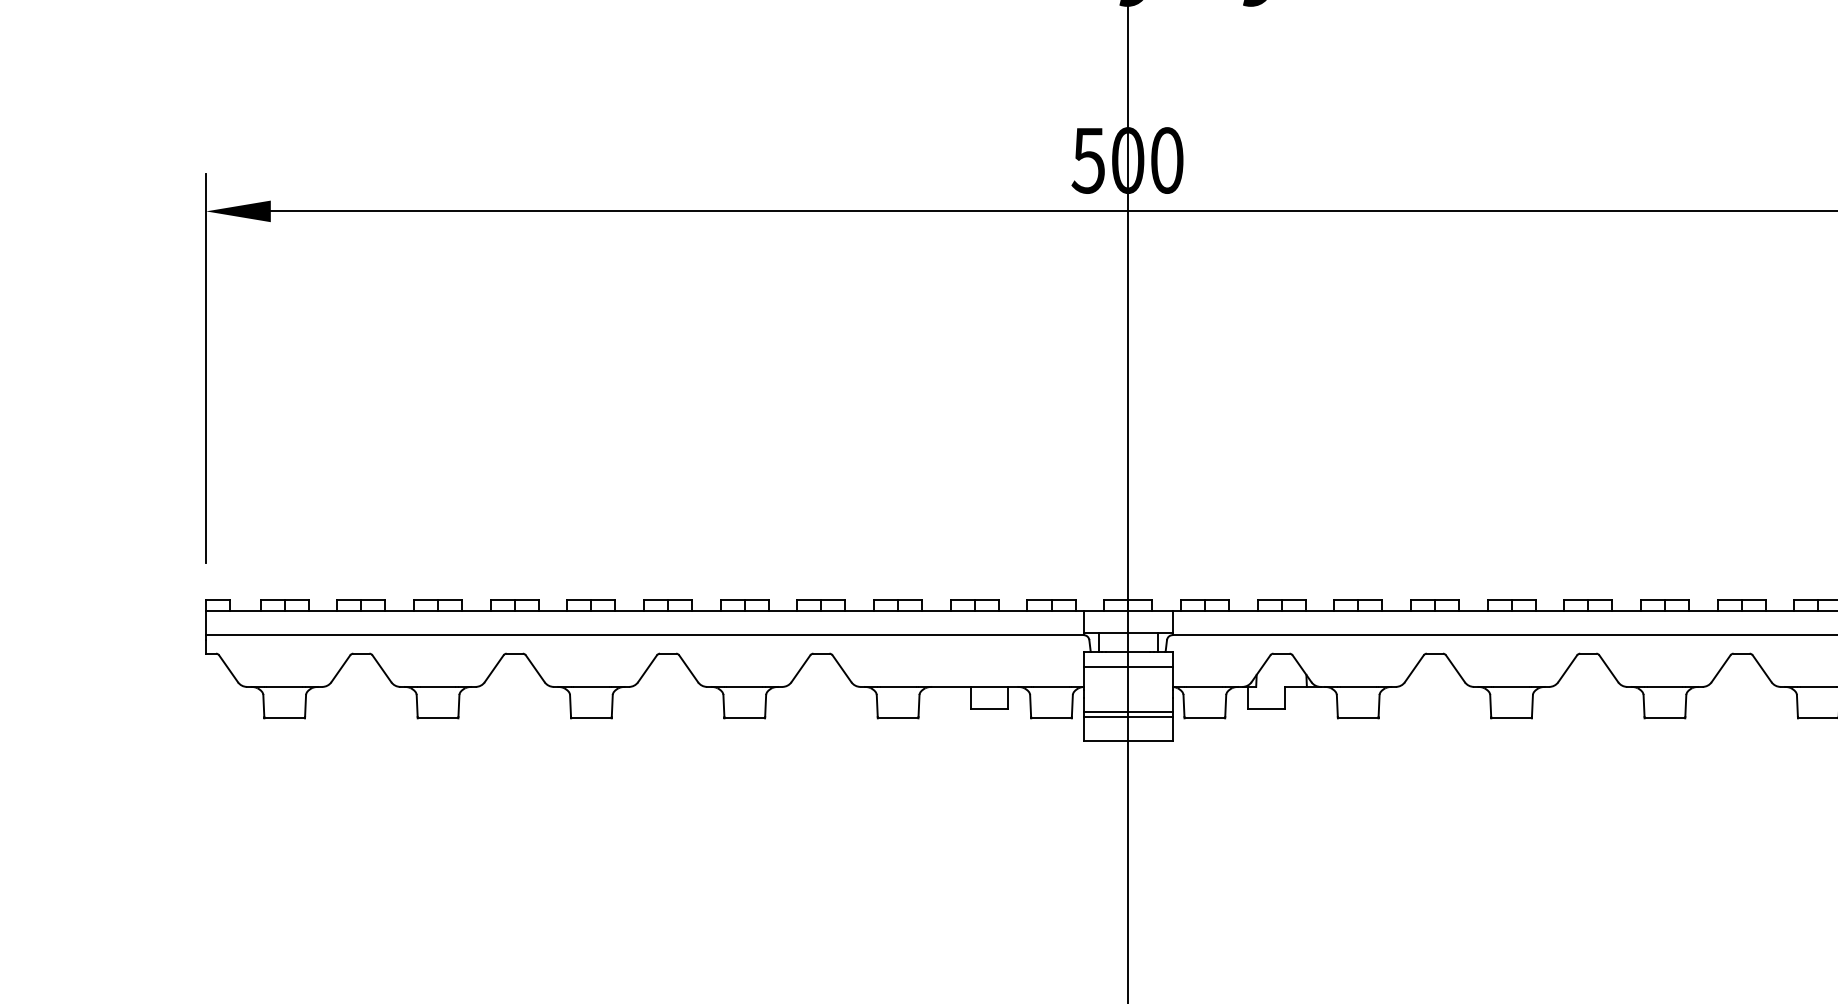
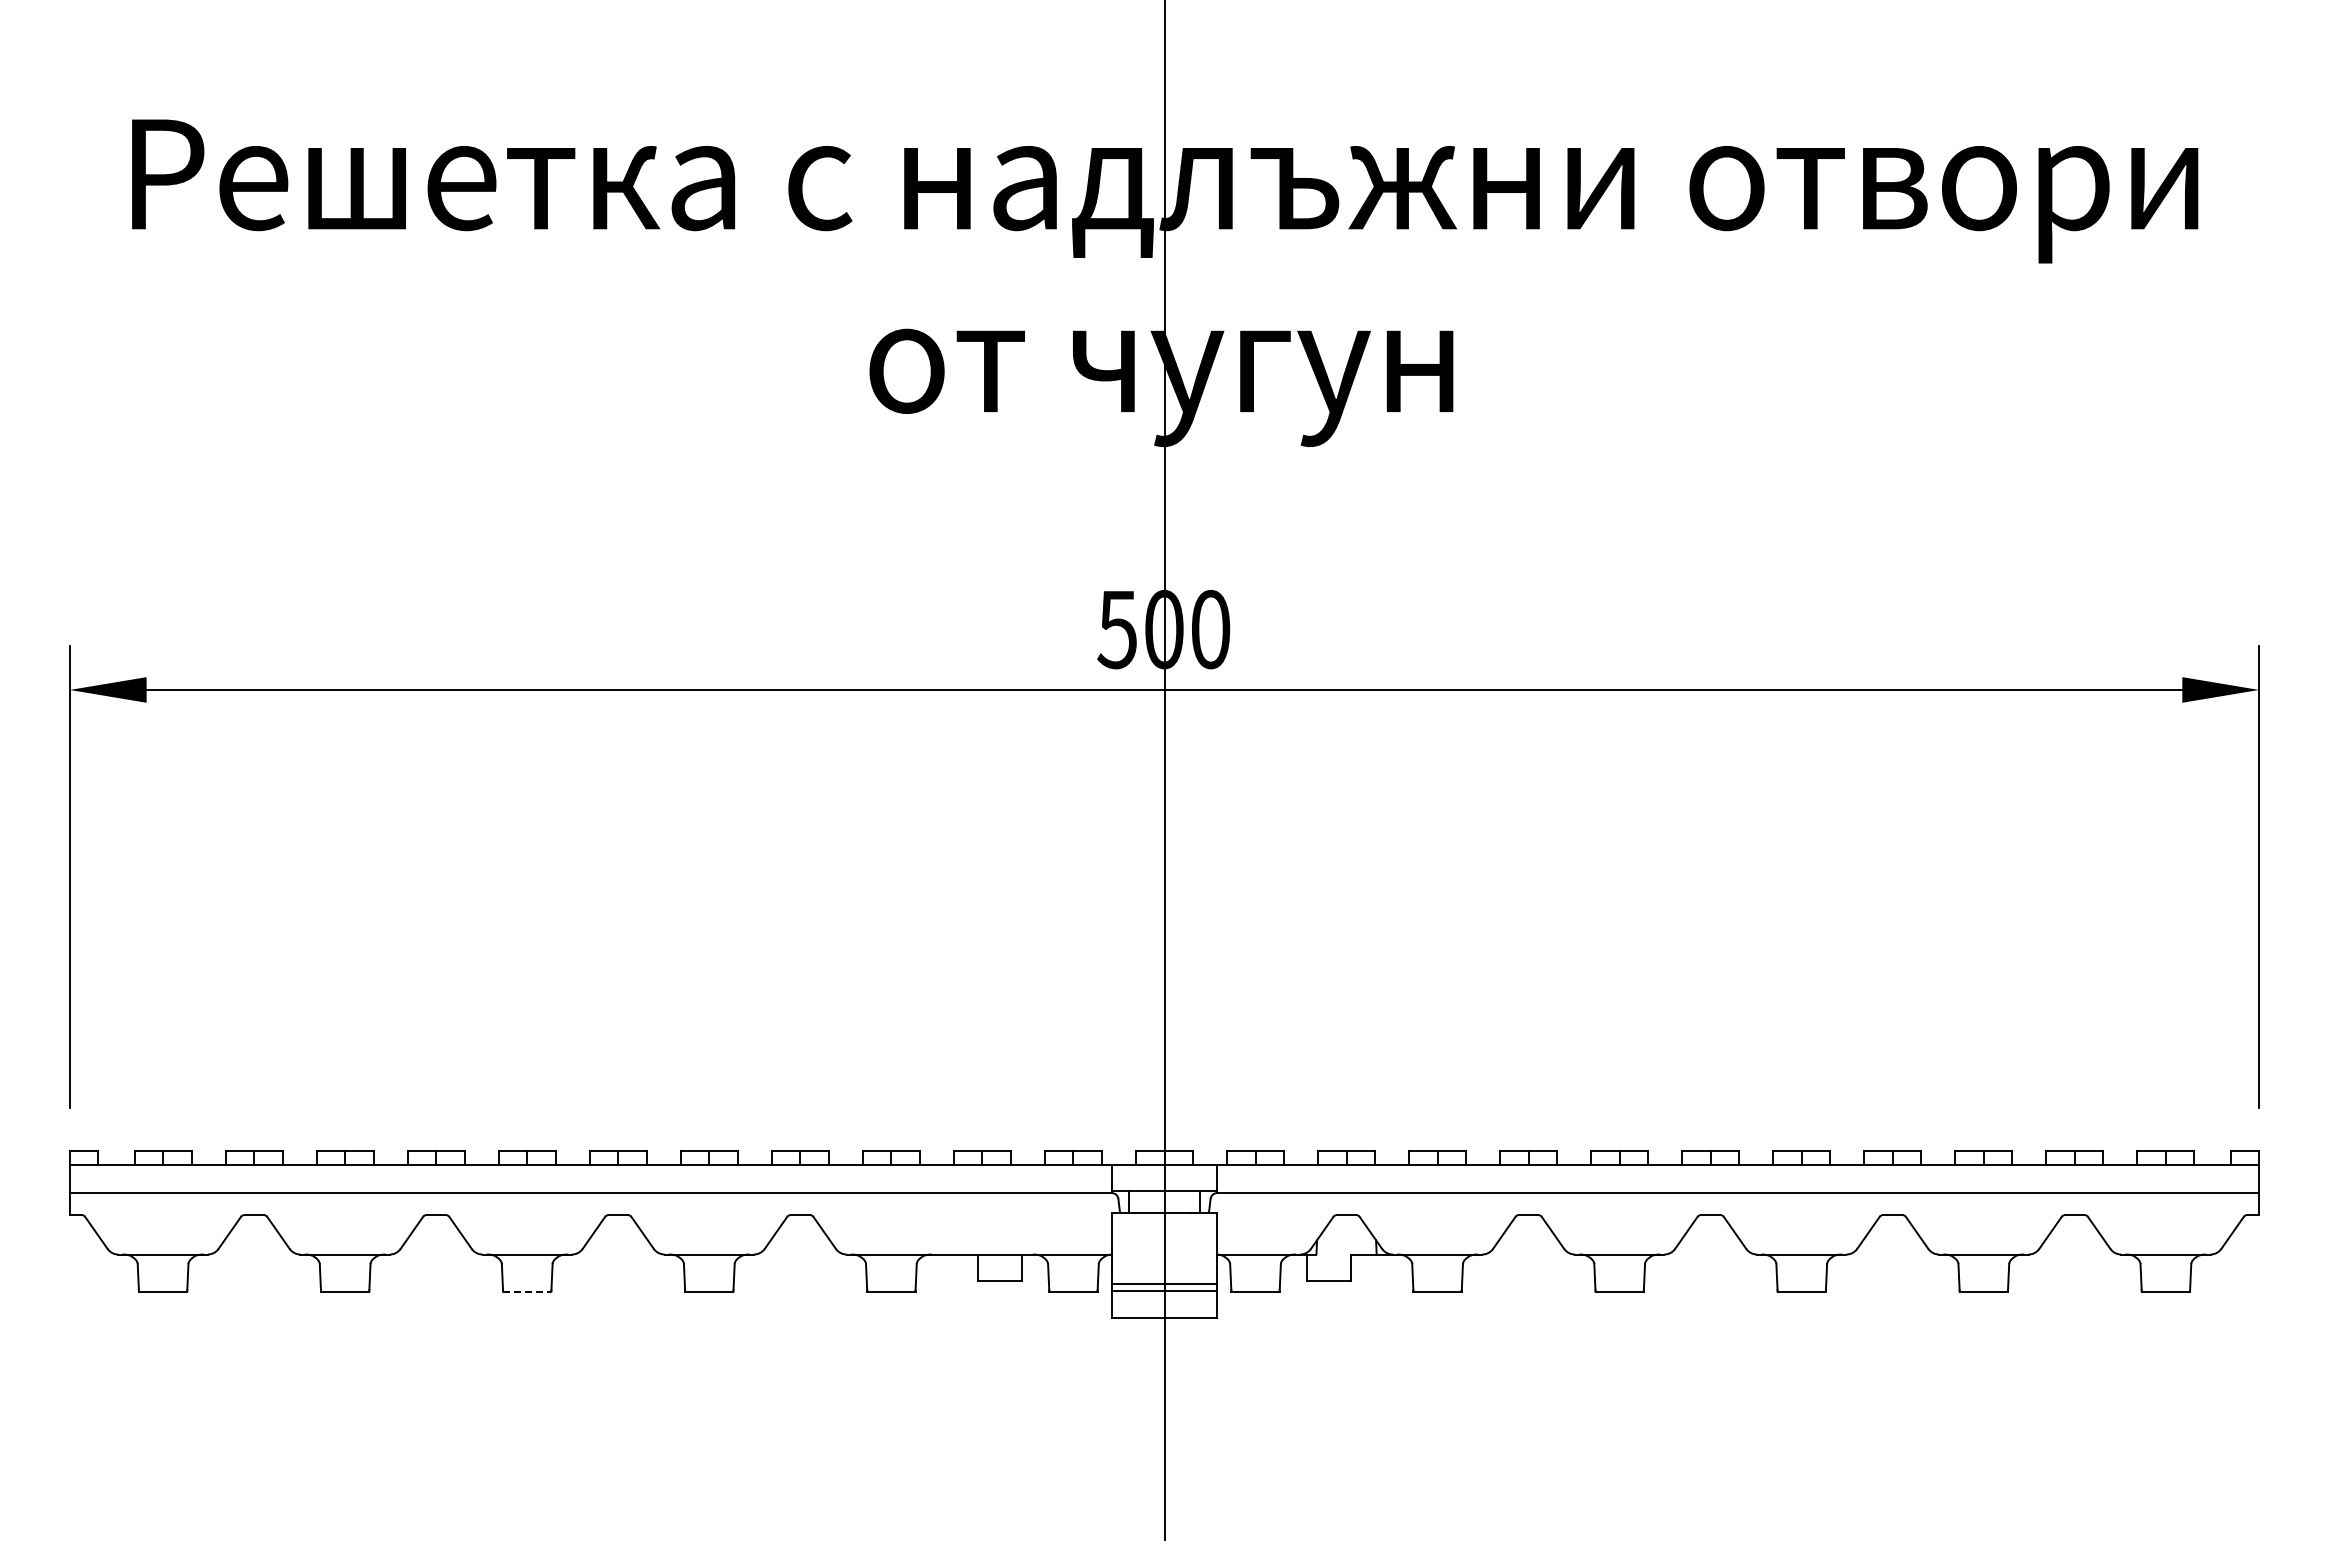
line: (1128, 666) -> (1164, 1230), removed
line: (591, 718) -> (527, 1291), solid -> dashed

